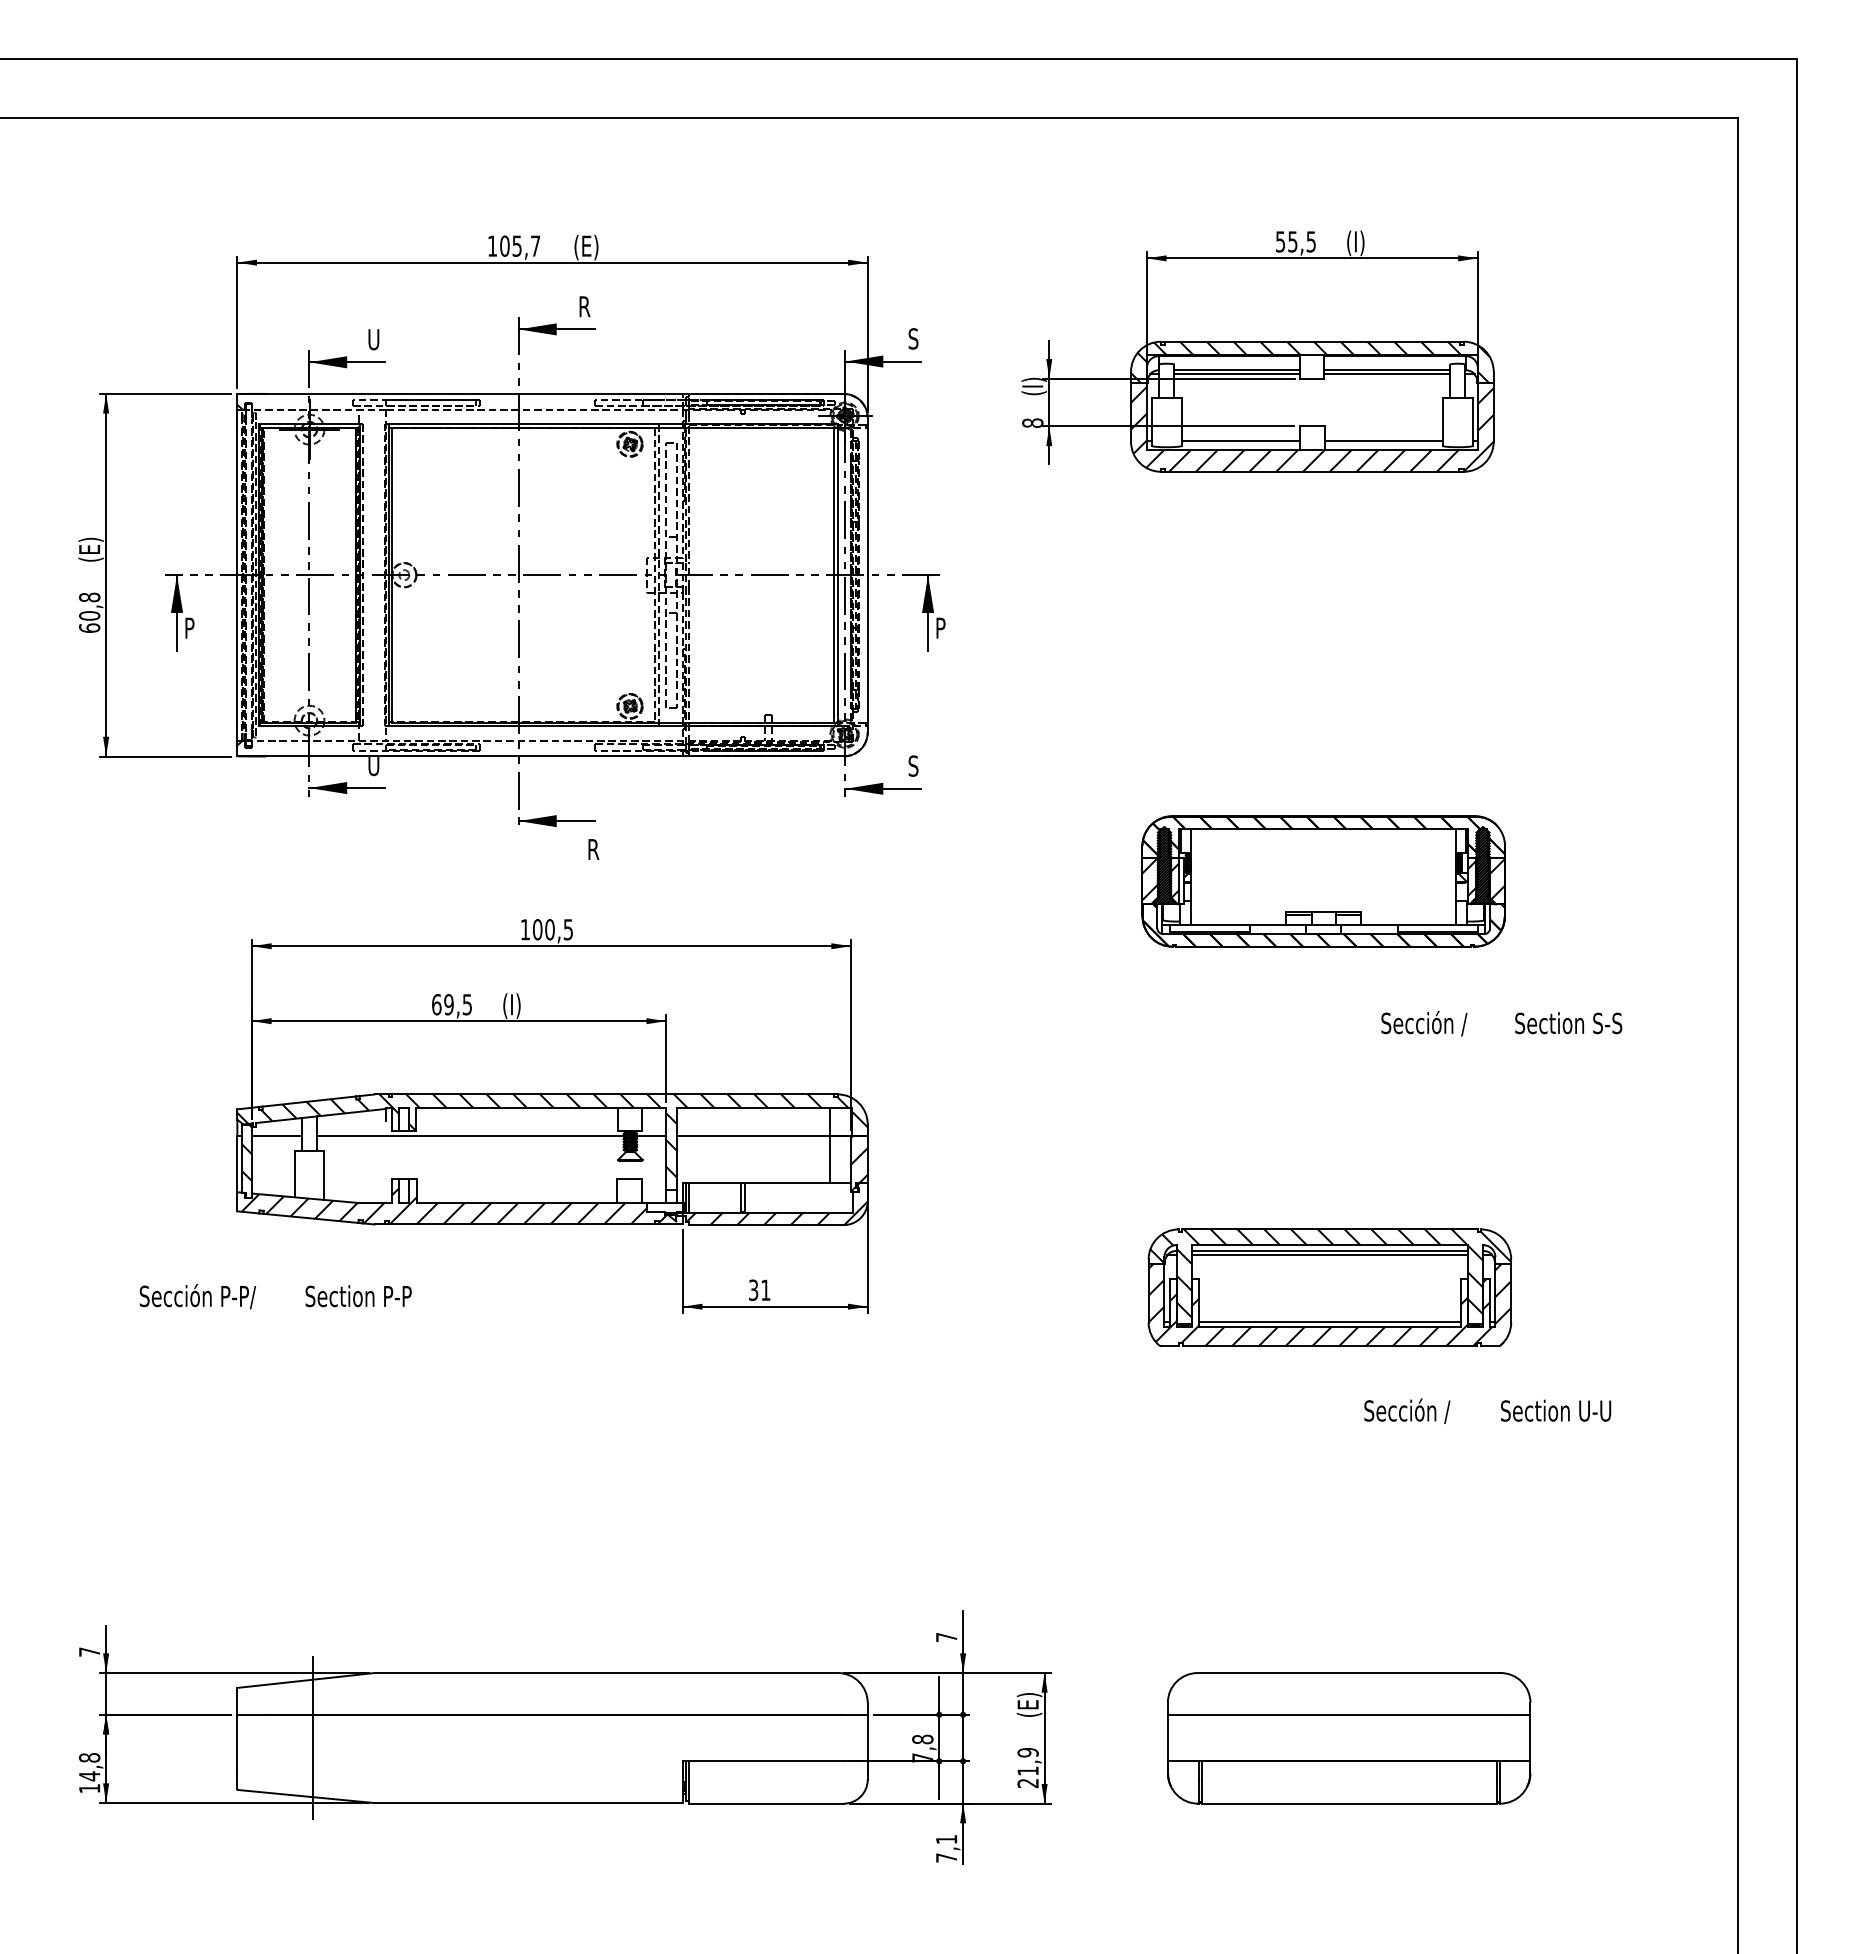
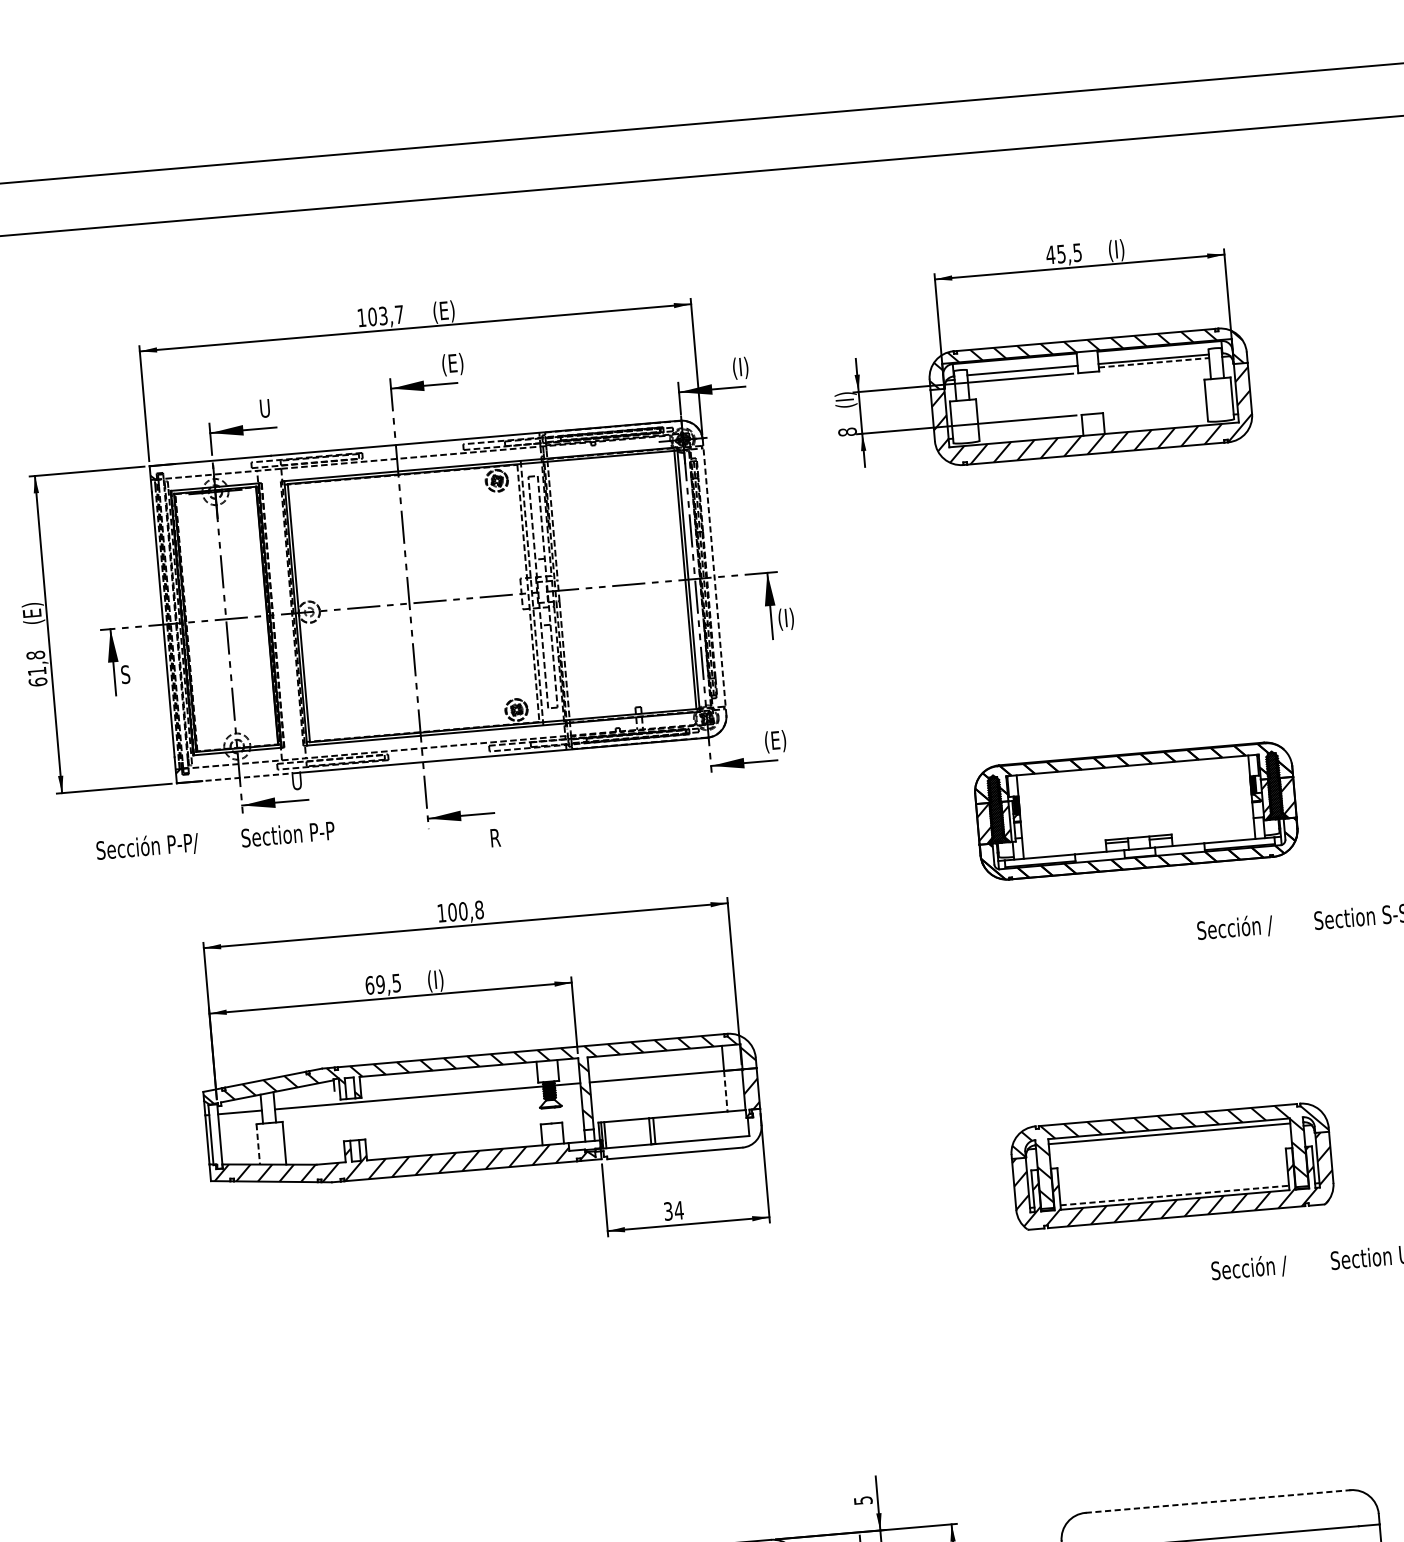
text: (1280, 241) -> (1050, 254), 55,5 -> 45,5
text: (517, 245) -> (383, 315), 105,7 -> 103,7
text: (591, 307) -> (452, 364), R -> (E)
text: (917, 340) -> (740, 368), S -> (I)
line: (1237, 374) -> (1022, 374), removed
line: (1387, 374) -> (1154, 362), solid -> dashed
line: (1240, 440) -> (1030, 431), removed
line: (1383, 440) -> (1155, 420), removed
line: (867, 575) -> (714, 577), solid -> dashed
text: (89, 615) -> (36, 671), 60,8 -> 61,8
text: (189, 627) -> (125, 674), P -> S
text: (944, 629) -> (785, 619), P -> (I)
line: (321, 756) -> (250, 776), solid -> dashed
text: (920, 767) -> (775, 741), S -> (E)
text: (568, 929) -> (479, 909), 100,5 -> 100,8
hatch: (246, 1152) -> (214, 1128), removed
line: (830, 1159) -> (725, 1091), solid -> dashed
line: (294, 1174) -> (258, 1144), solid -> dashed
hatch: (767, 1203) -> (674, 1134), removed
line: (1329, 1254) -> (1169, 1136), removed
text: (765, 1289) -> (678, 1209), 31 -> 34
text: (275, 1296) -> (215, 840), moved
line: (1329, 1321) -> (1174, 1195), solid -> dashed
text: (946, 1637) -> (863, 1500), 7 -> 5
line: (1349, 1673) -> (1218, 1501), solid -> dashed

